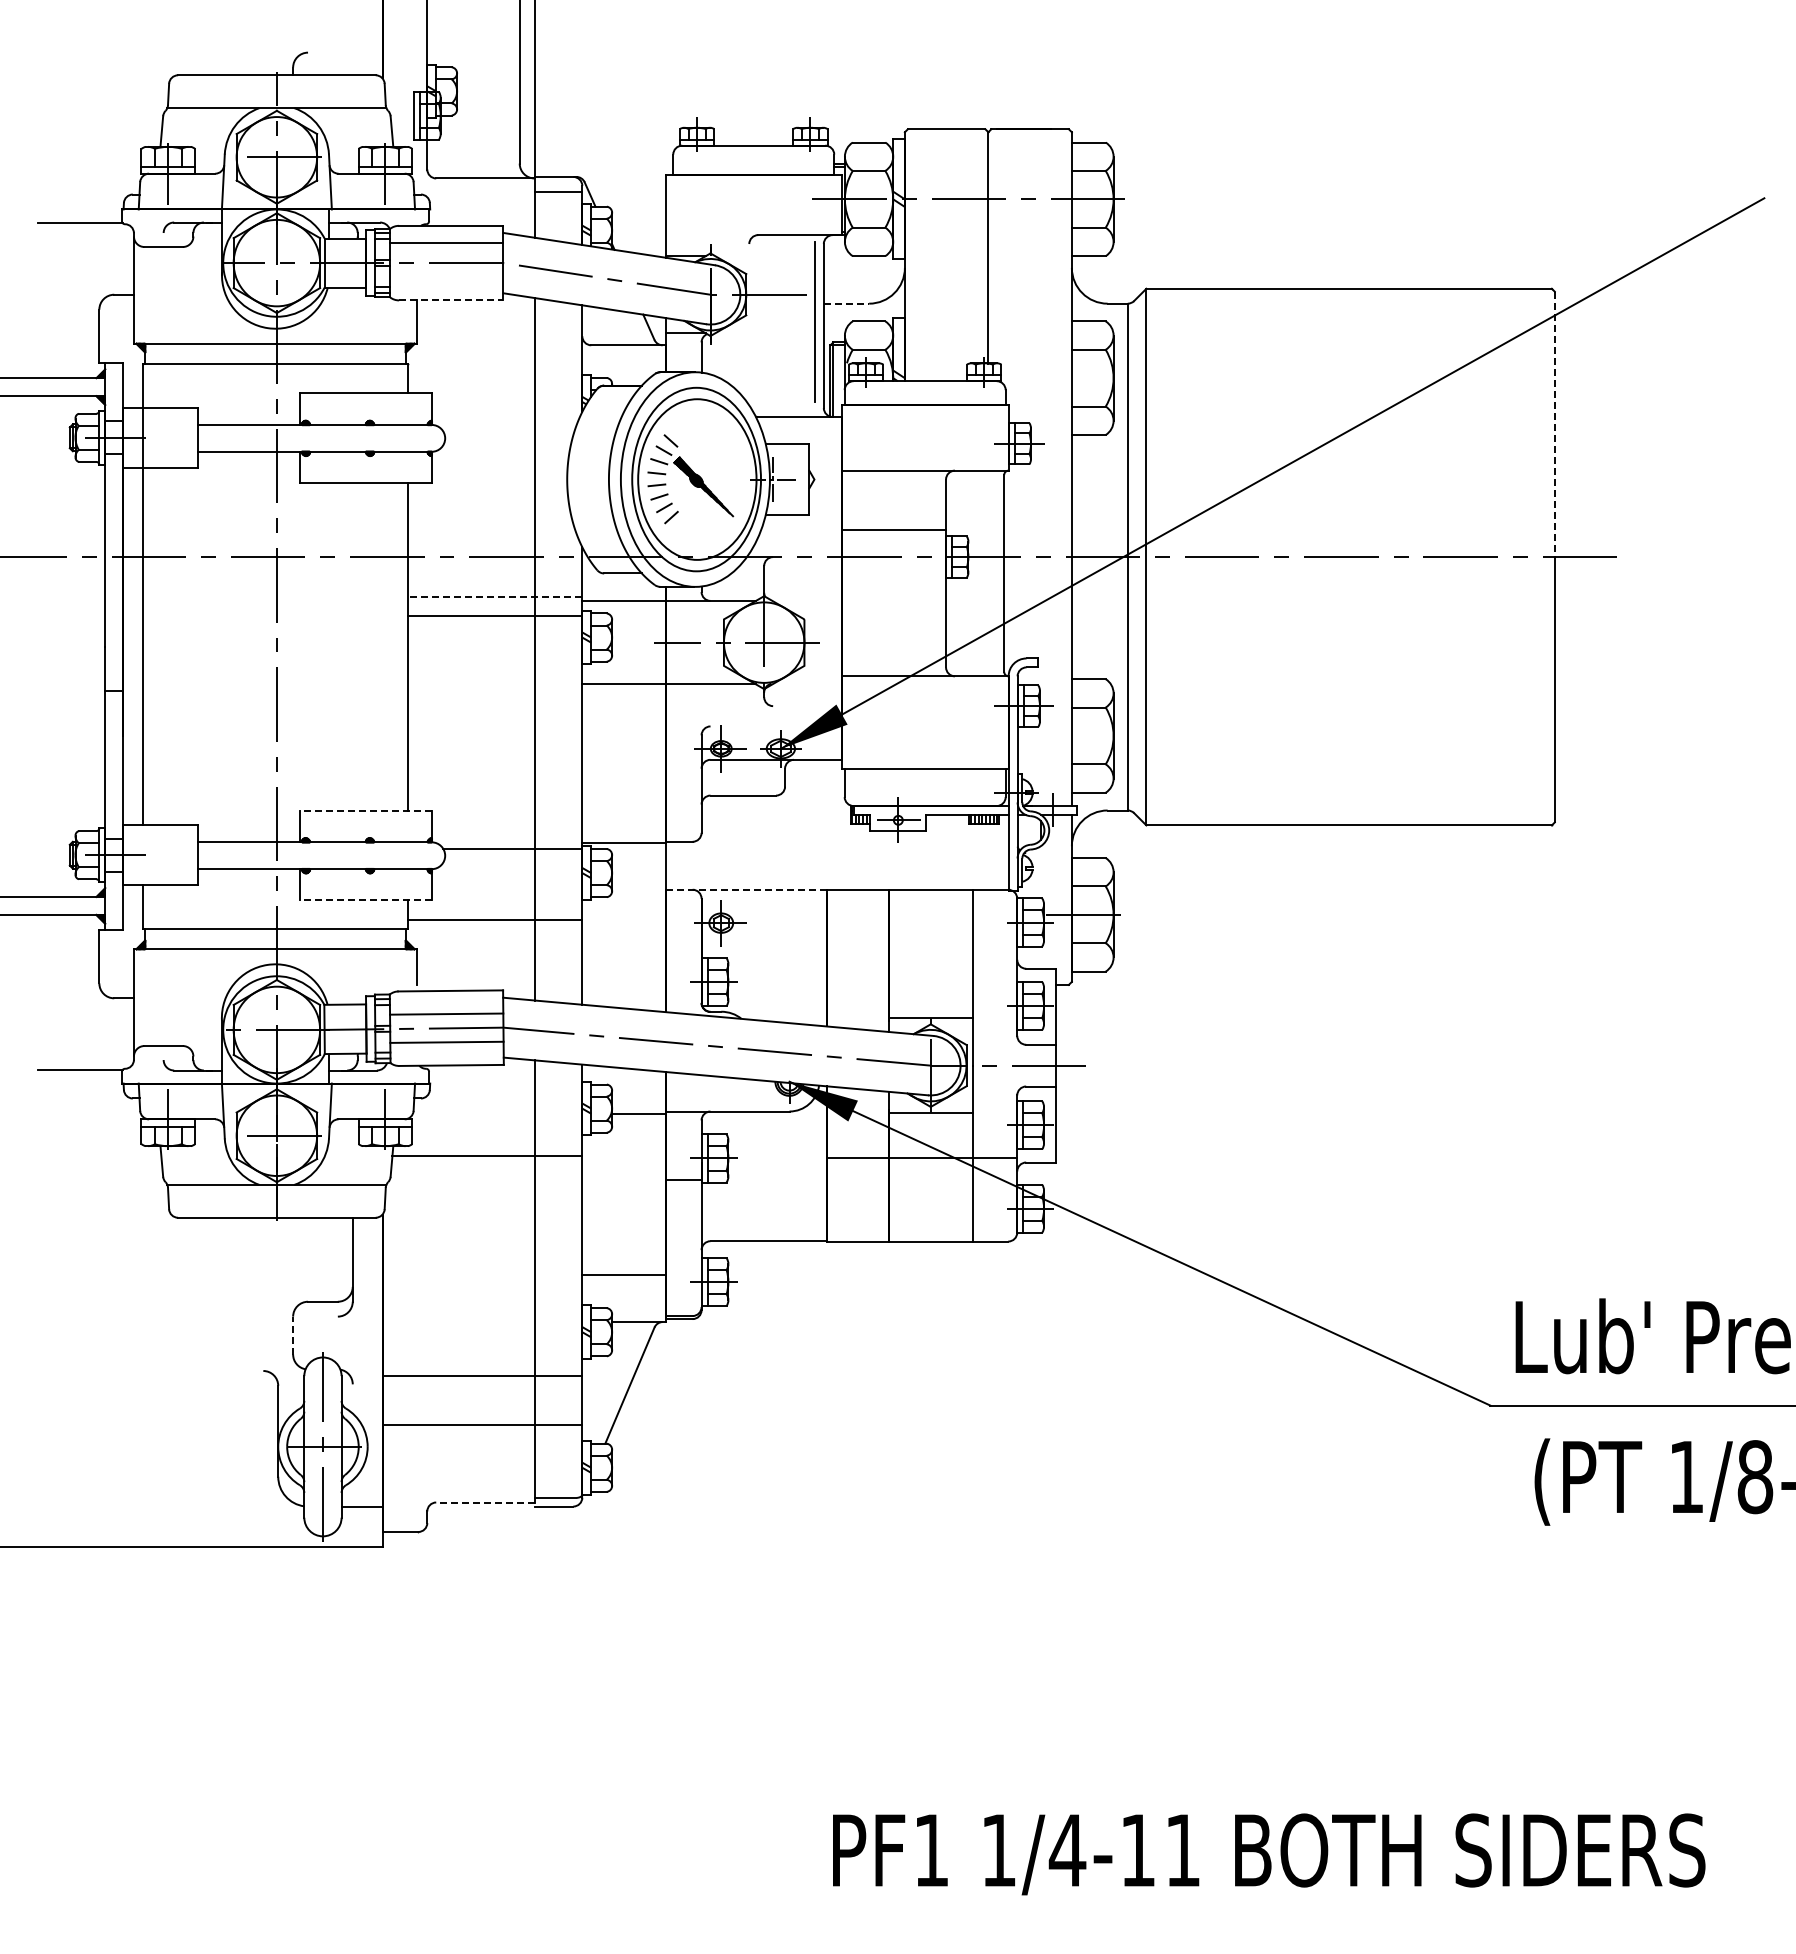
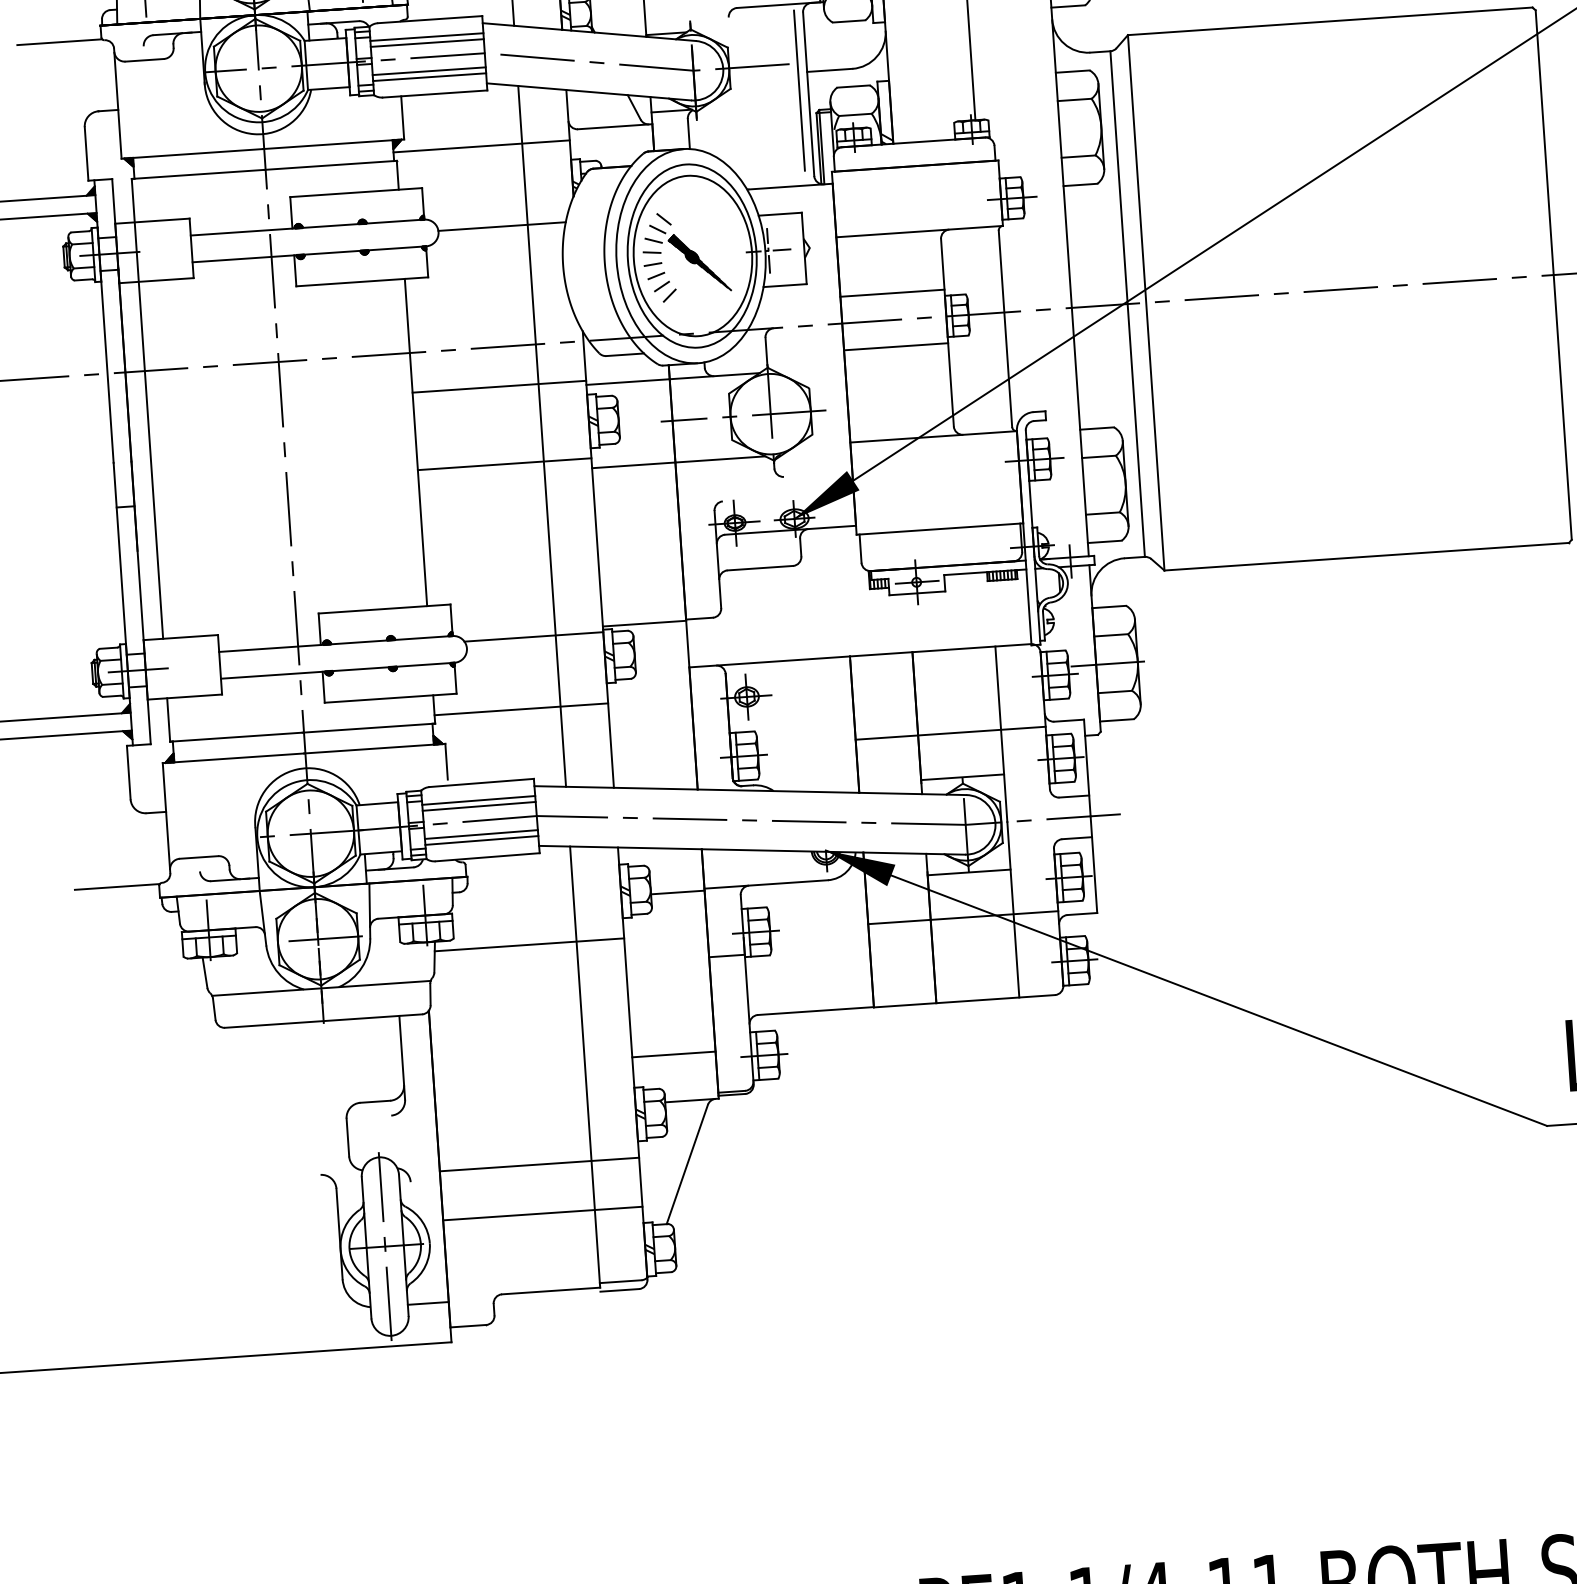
line: (446, 249) -> (427, 43), added
line: (446, 277) -> (428, 71), added
line: (446, 283) -> (429, 77), added
line: (451, 300) -> (435, 94), dashed -> solid
line: (846, 303) -> (829, 70), dashed -> solid
line: (493, 355) -> (481, 146), added
line: (1554, 424) -> (1544, 142), dashed -> solid
line: (508, 437) -> (501, 226), added
line: (893, 583) -> (895, 346), added
line: (495, 596) -> (499, 386), dashed -> solid
line: (495, 616) -> (504, 464), moved
line: (365, 810) -> (384, 608), dashed -> solid
line: (745, 889) -> (768, 661), dashed -> solid
line: (365, 900) -> (390, 698), dashed -> solid
line: (921, 973) -> (950, 733), added
line: (446, 1007) -> (478, 799), added
line: (446, 1047) -> (481, 839), added
line: (293, 1335) -> (348, 1137), dashed -> solid
line: (484, 1502) -> (550, 1291), dashed -> solid

